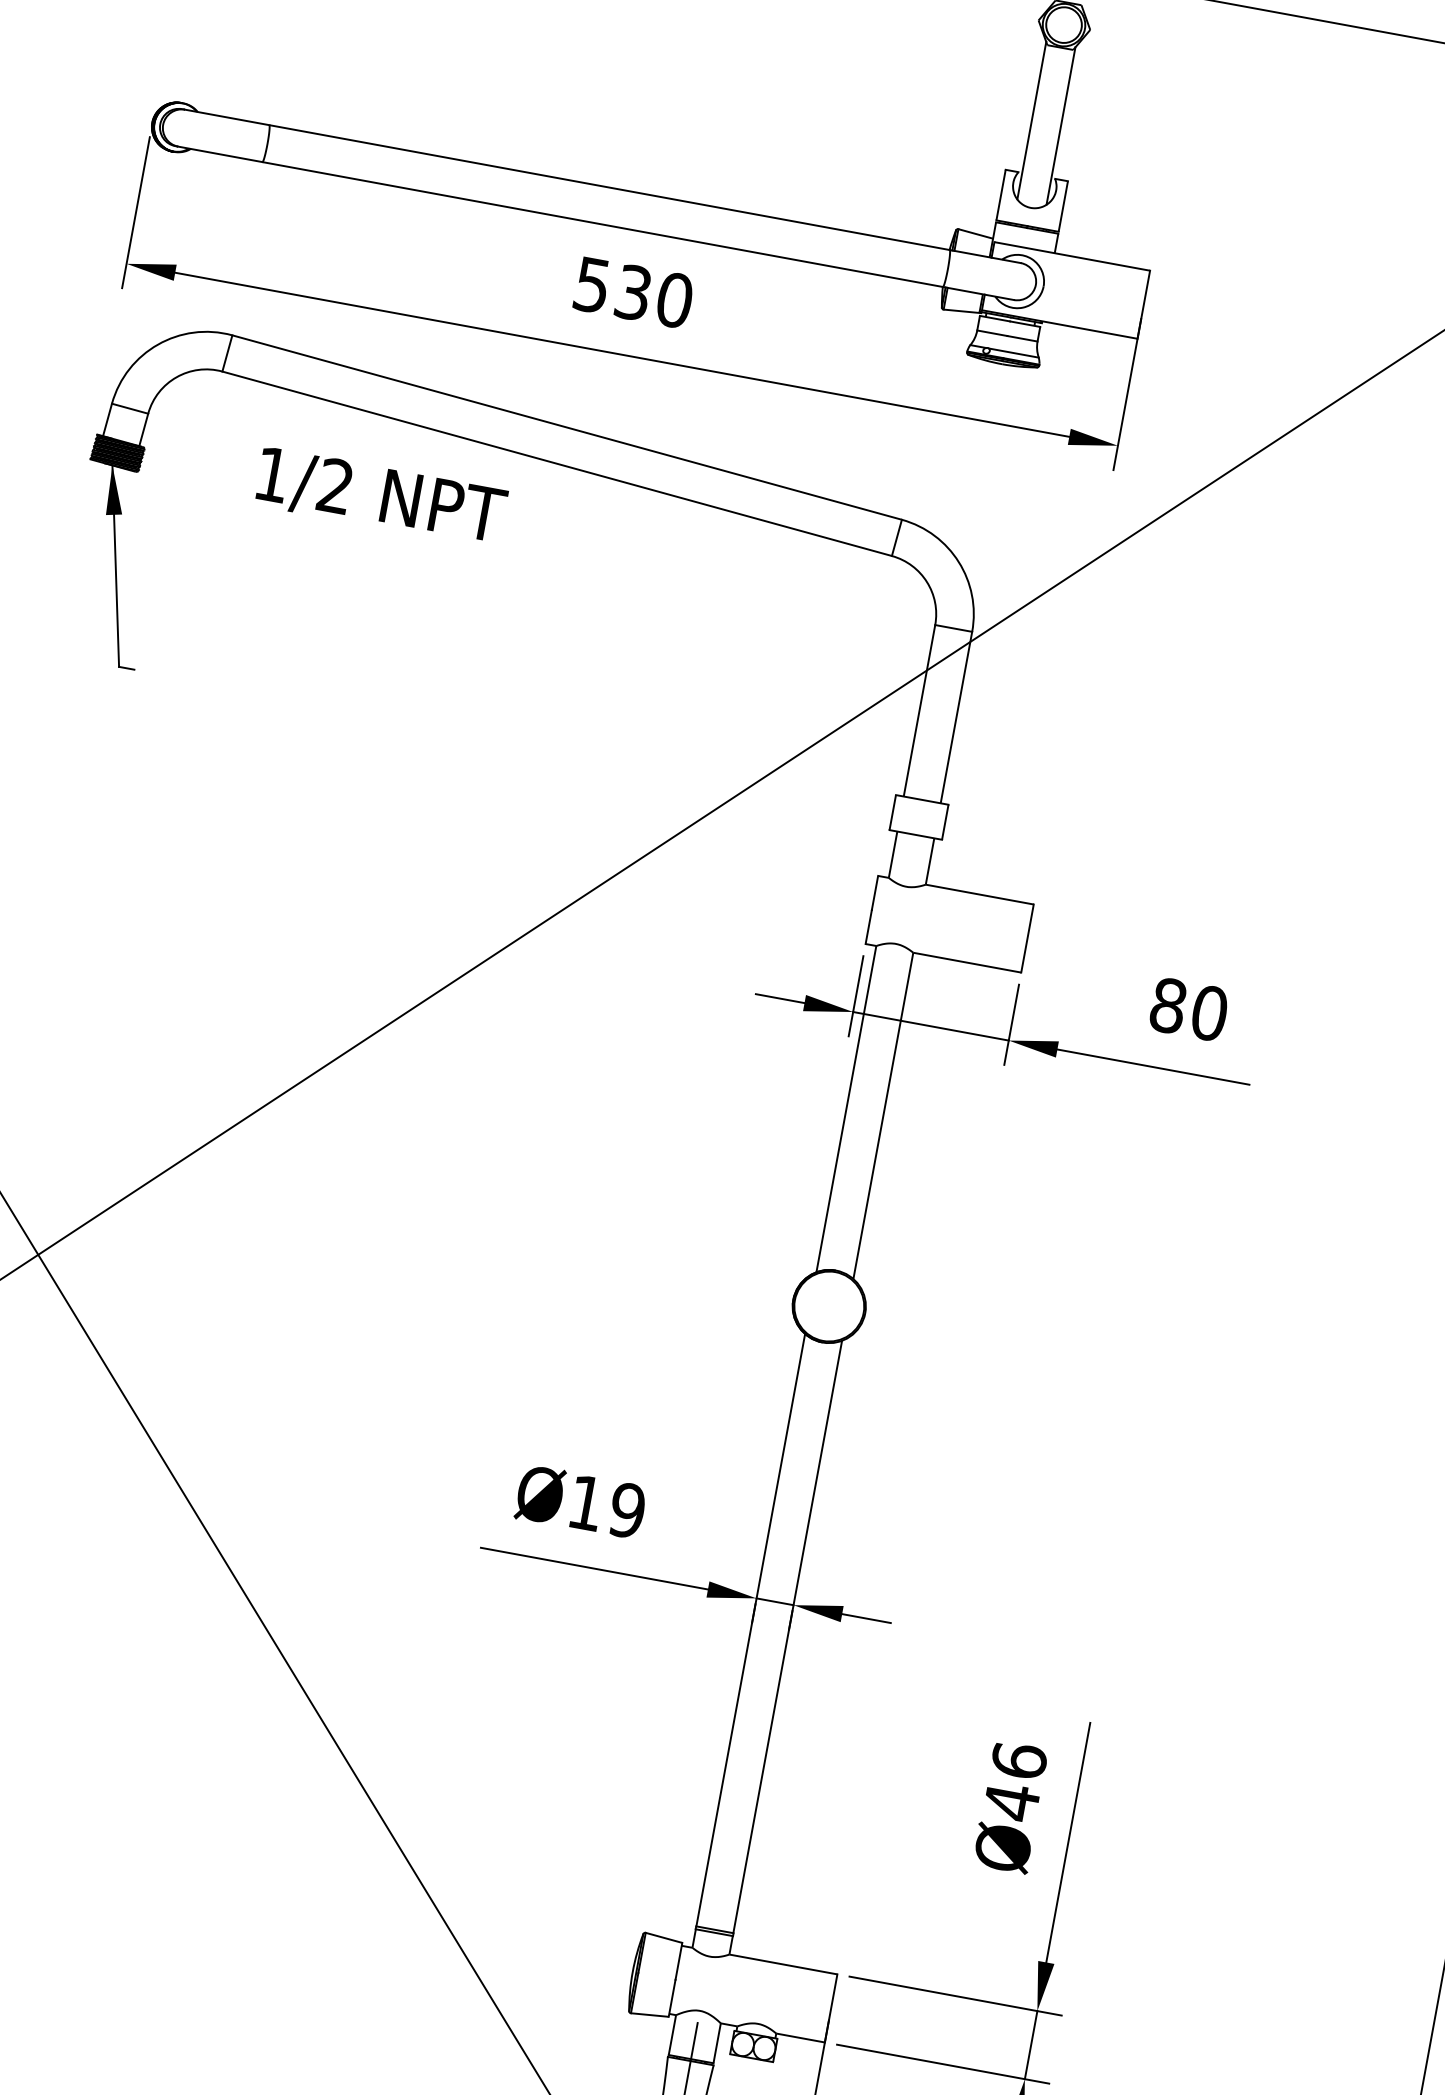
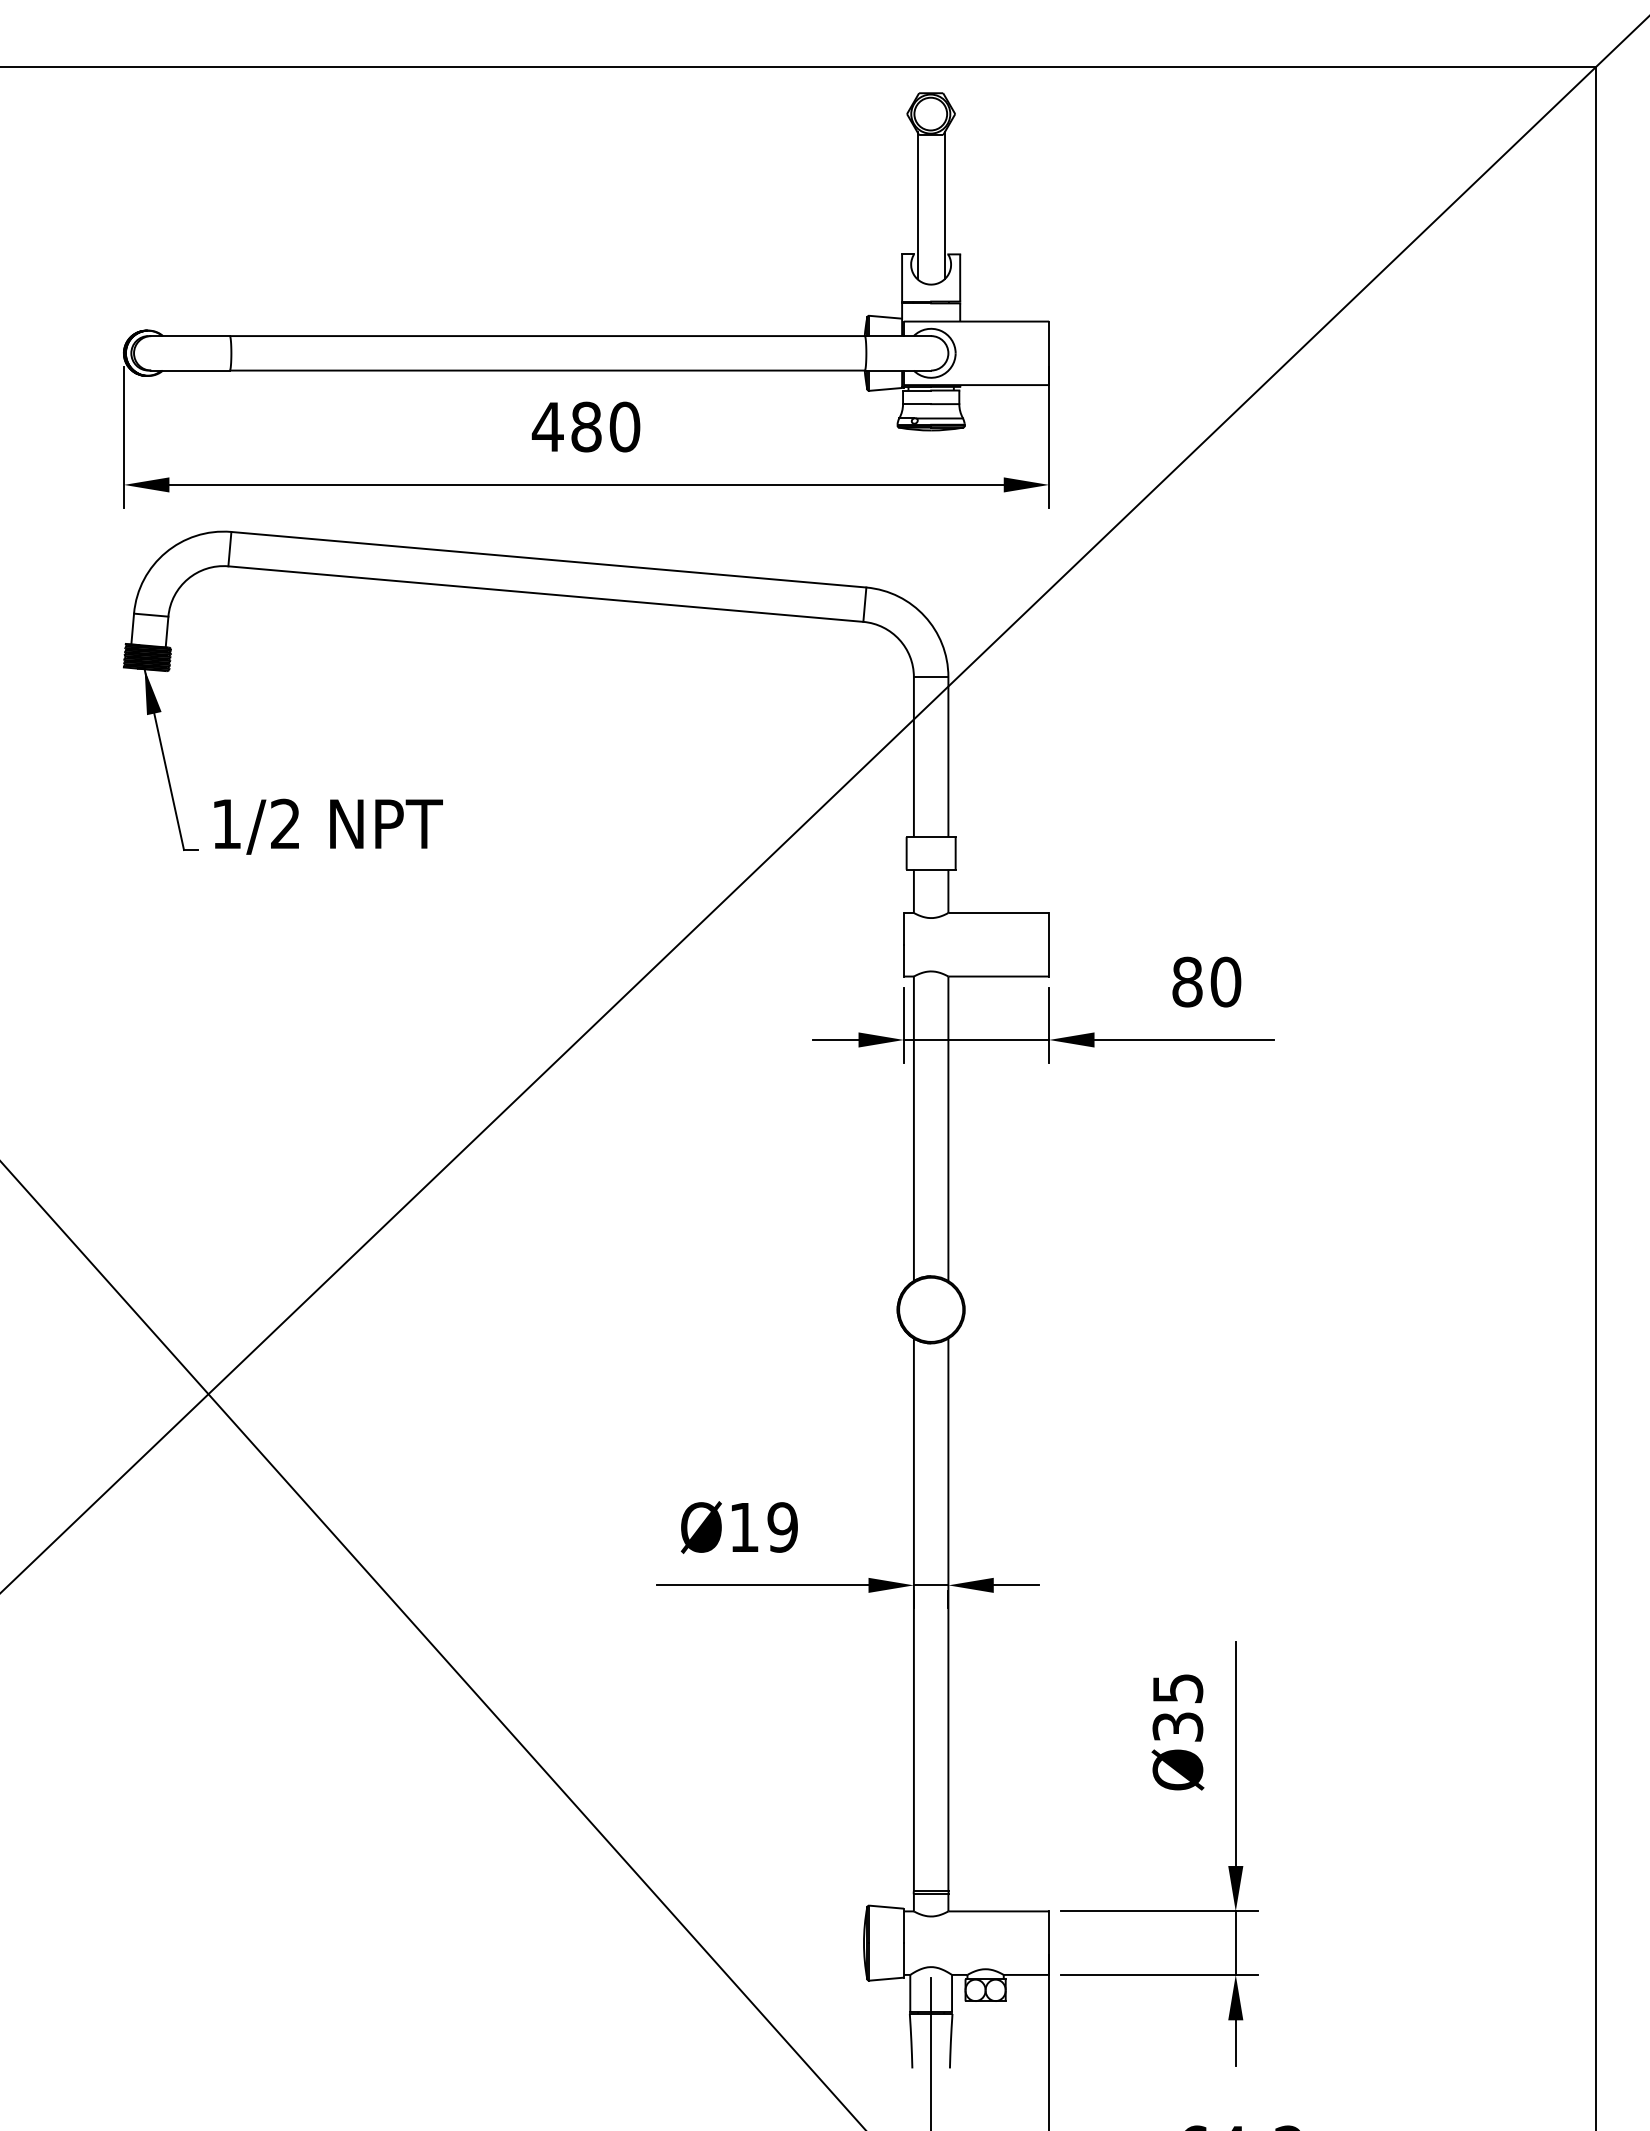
text: (612, 288) -> (566, 426), 530 -> 480
text: (381, 497) -> (328, 826), moved
text: (1014, 1782) -> (1177, 1708), Ø46 -> Ø35

